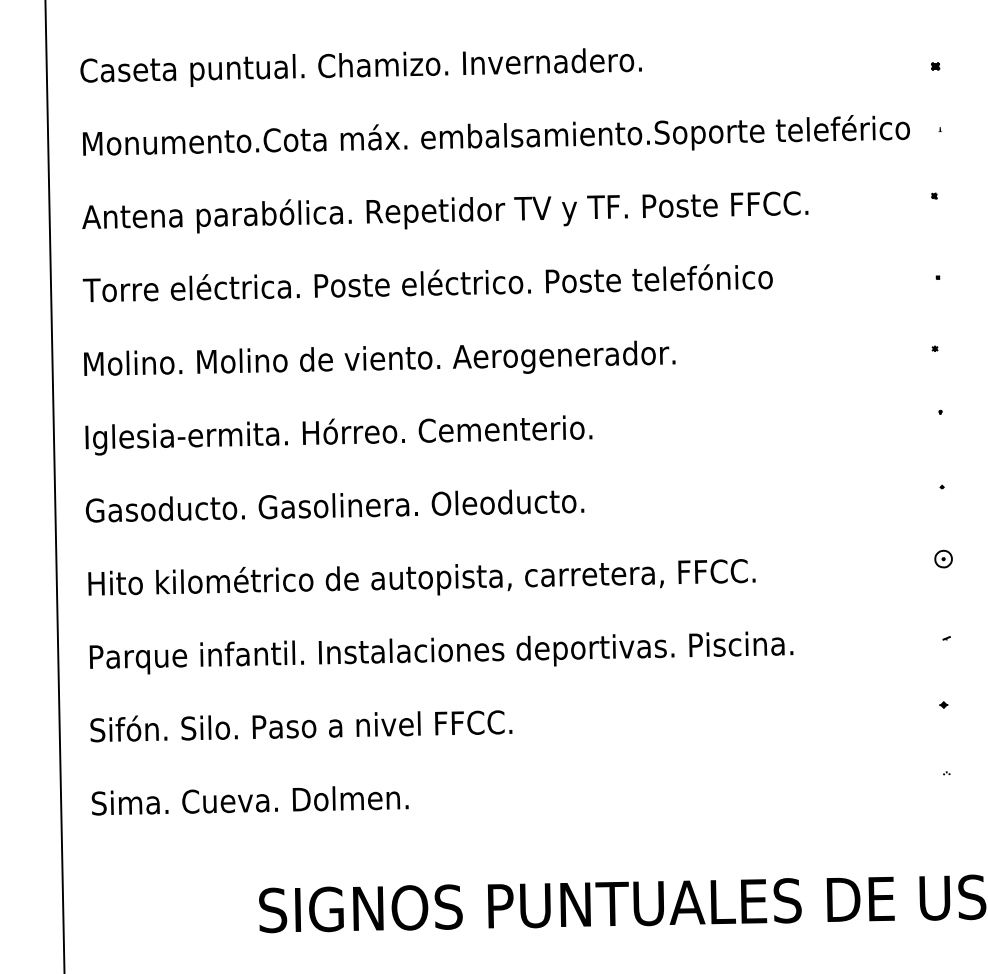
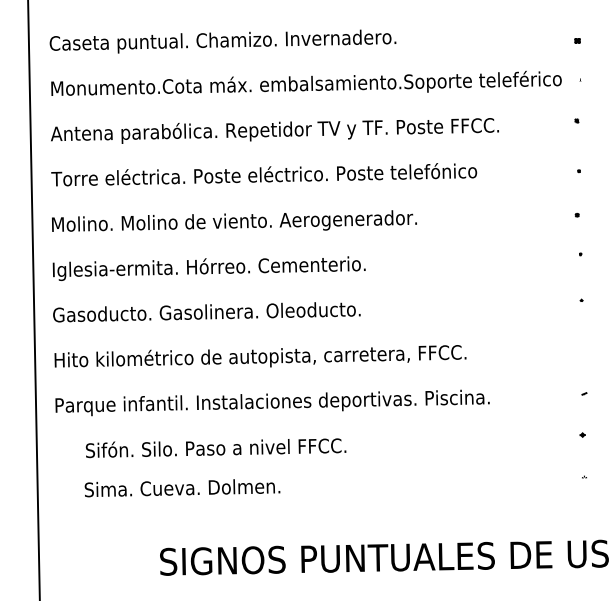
part: (943, 558) -> (582, 344), removed
text: (300, 726) -> (215, 448), moved
text: (250, 801) -> (182, 488), moved

